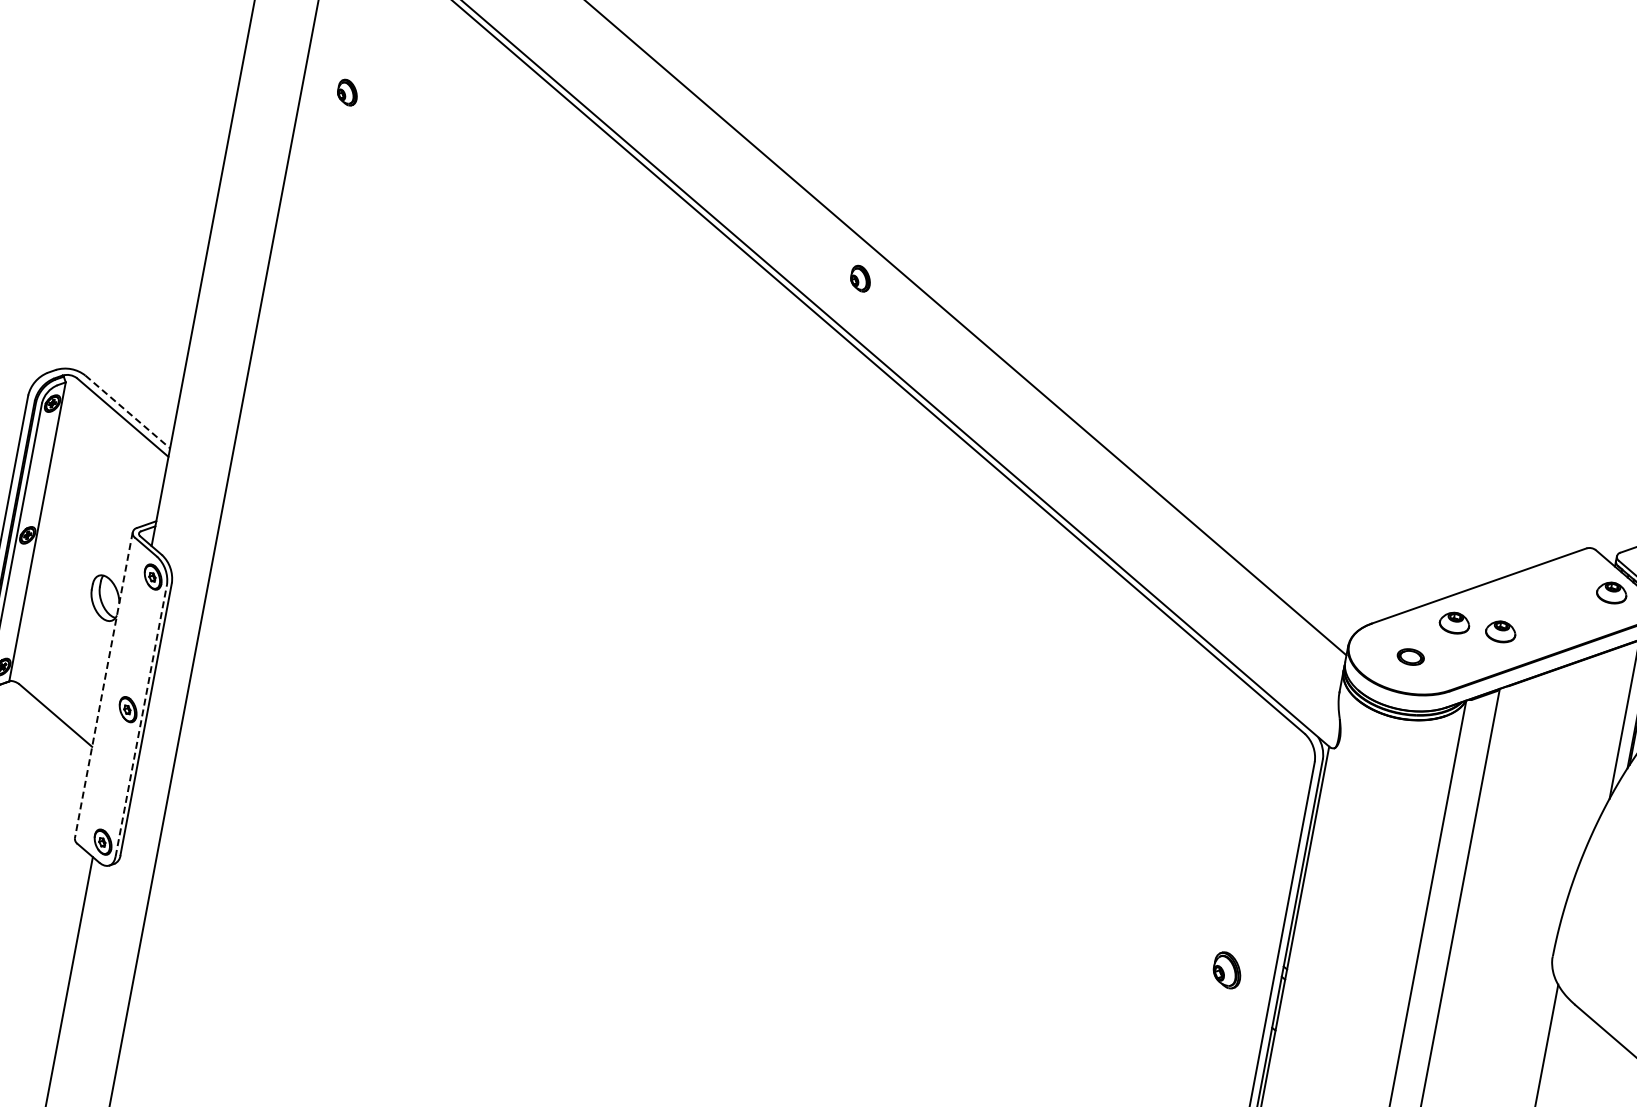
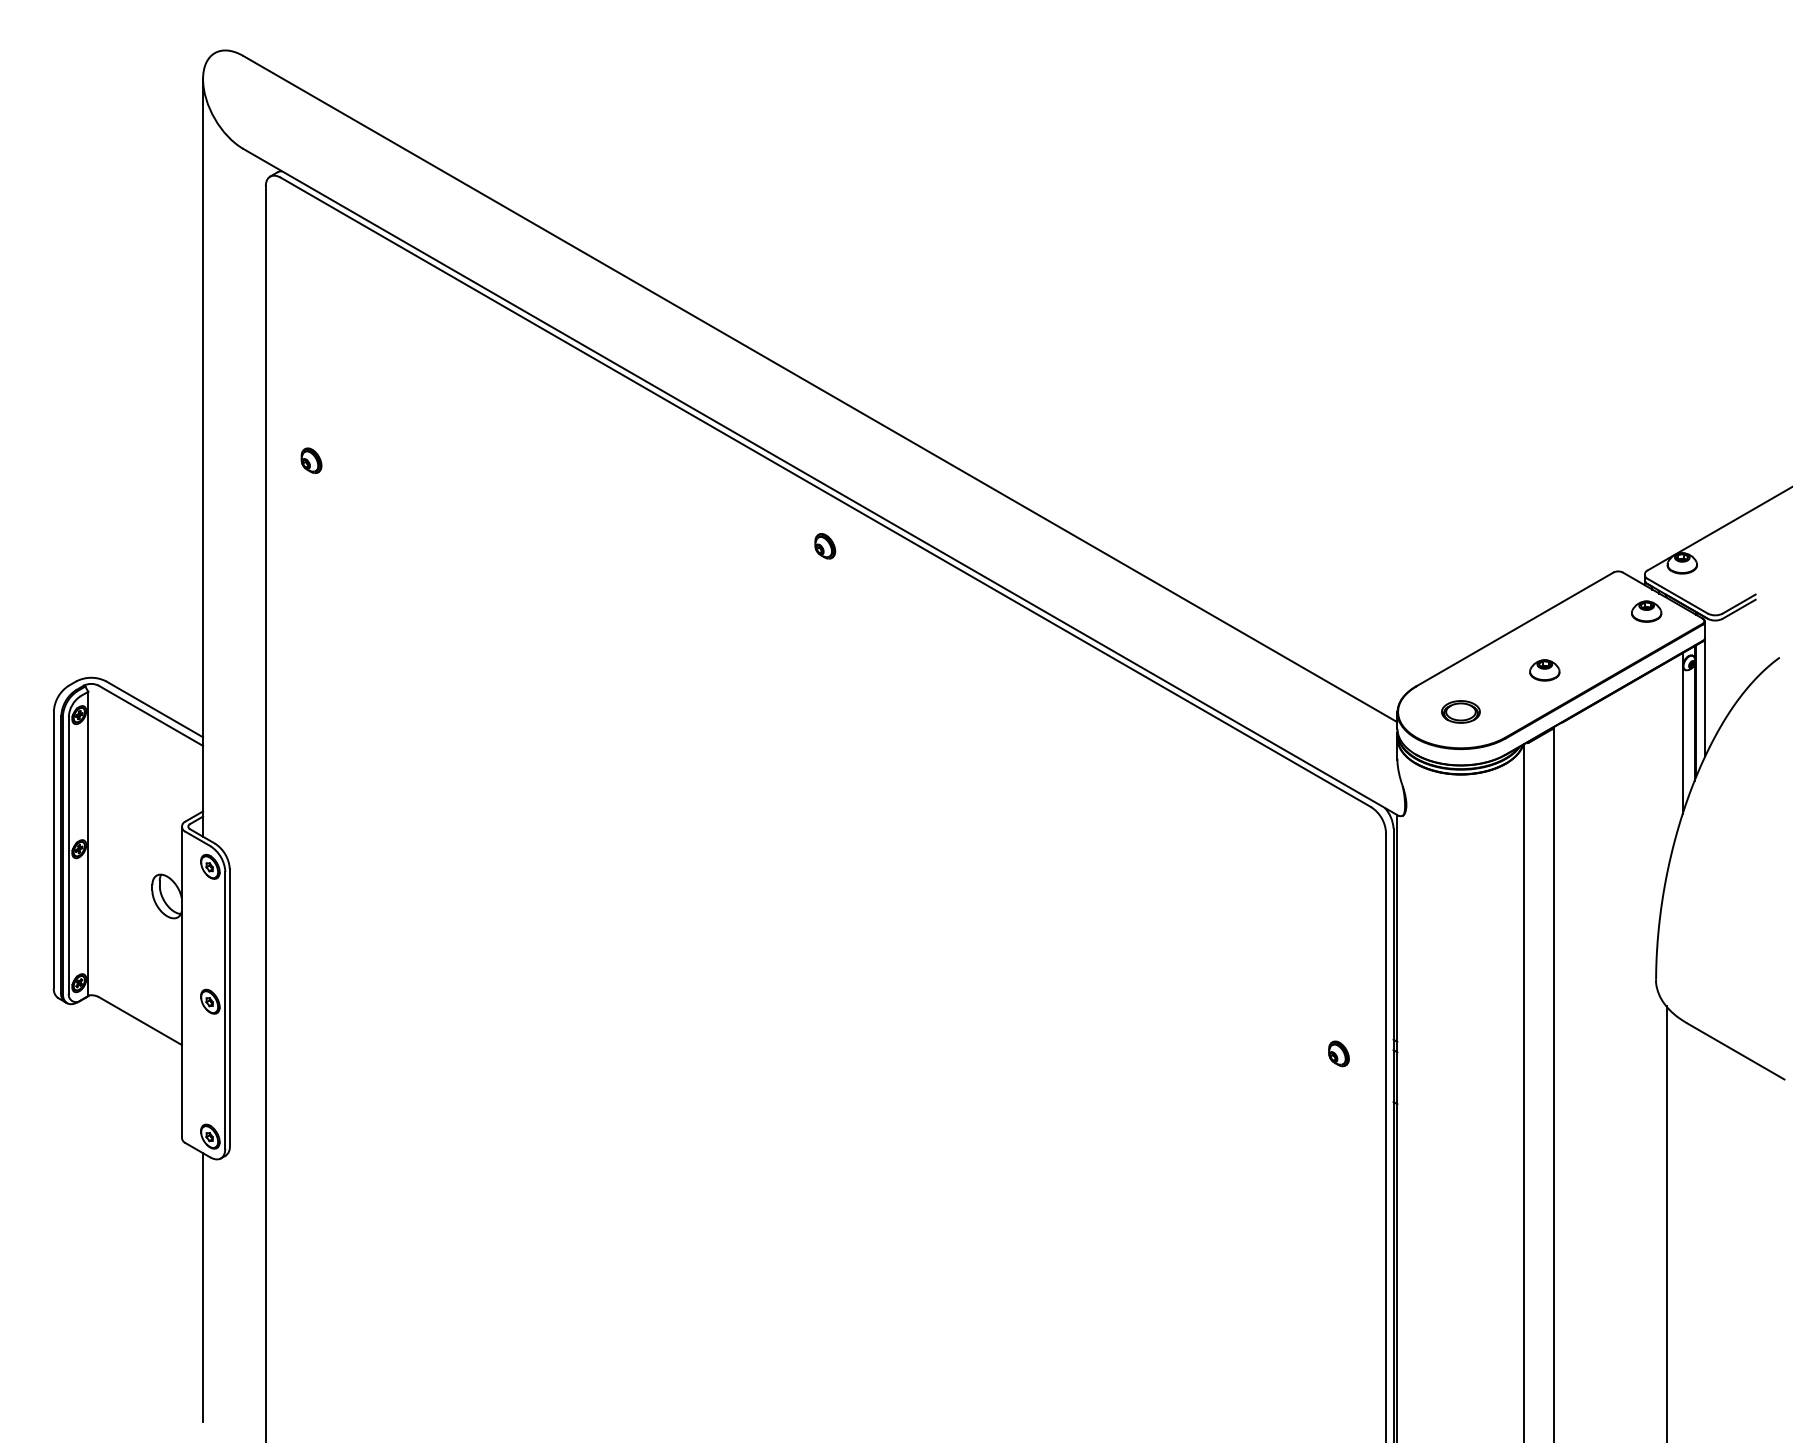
part: (347, 92) -> (311, 460), moved
part: (861, 278) -> (825, 546), moved
line: (127, 412) -> (154, 709), dashed -> solid
part: (1454, 623) -> (1497, 670), removed
part: (1410, 656) -> (1460, 711), size x1.43
line: (103, 685) -> (181, 982), dashed -> solid
line: (141, 720) -> (225, 1009), dashed -> solid
part: (1227, 969) -> (1338, 1053), size x0.71

